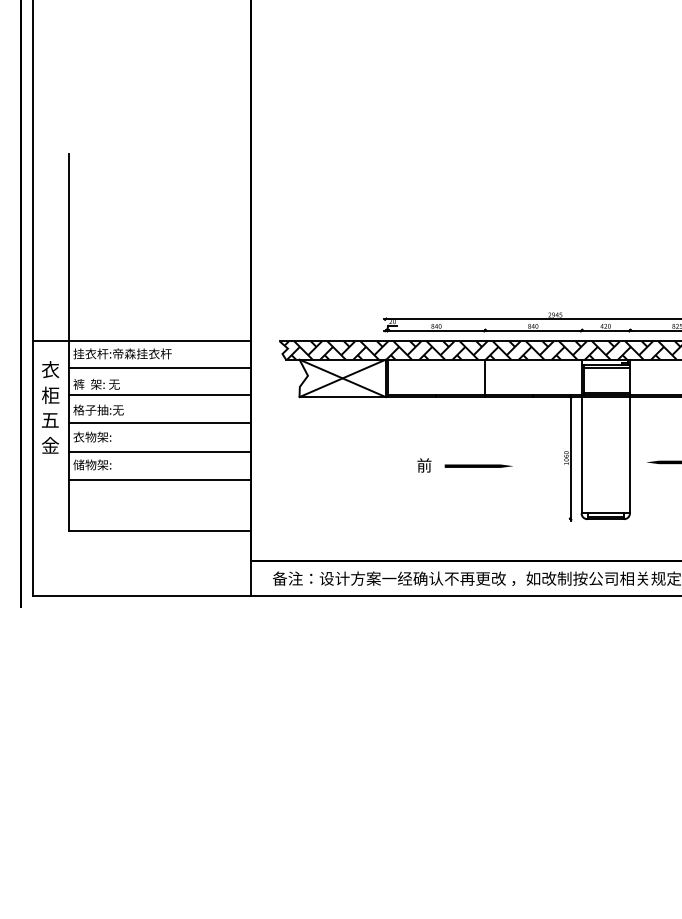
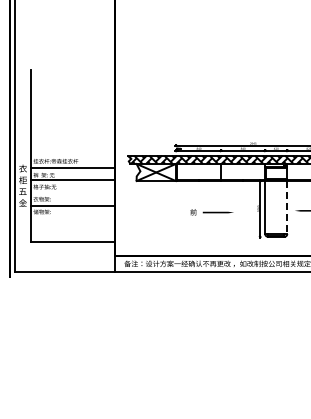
line: (141, 341) -> (64, 155), removed
line: (158, 422) -> (72, 192), removed
line: (630, 455) -> (287, 207), solid -> dashed
line: (158, 479) -> (72, 218), removed

